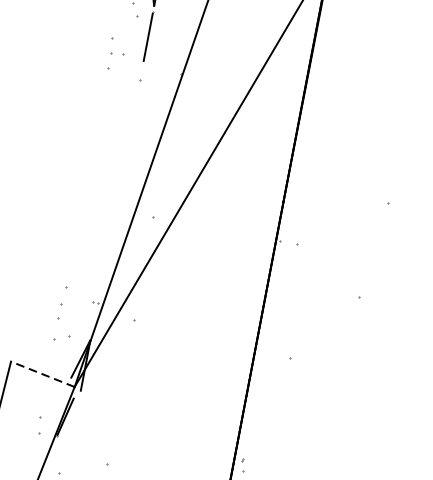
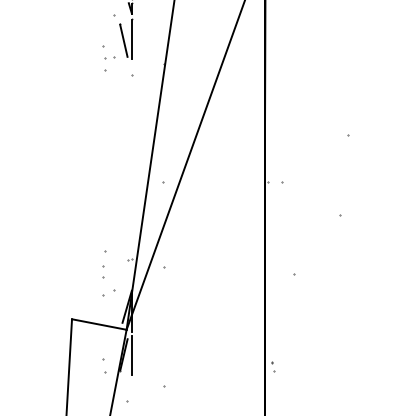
line: (137, 36) -> (123, 40), added
line: (43, 374) -> (99, 324), dashed -> solid
line: (75, 419) -> (132, 355), added

